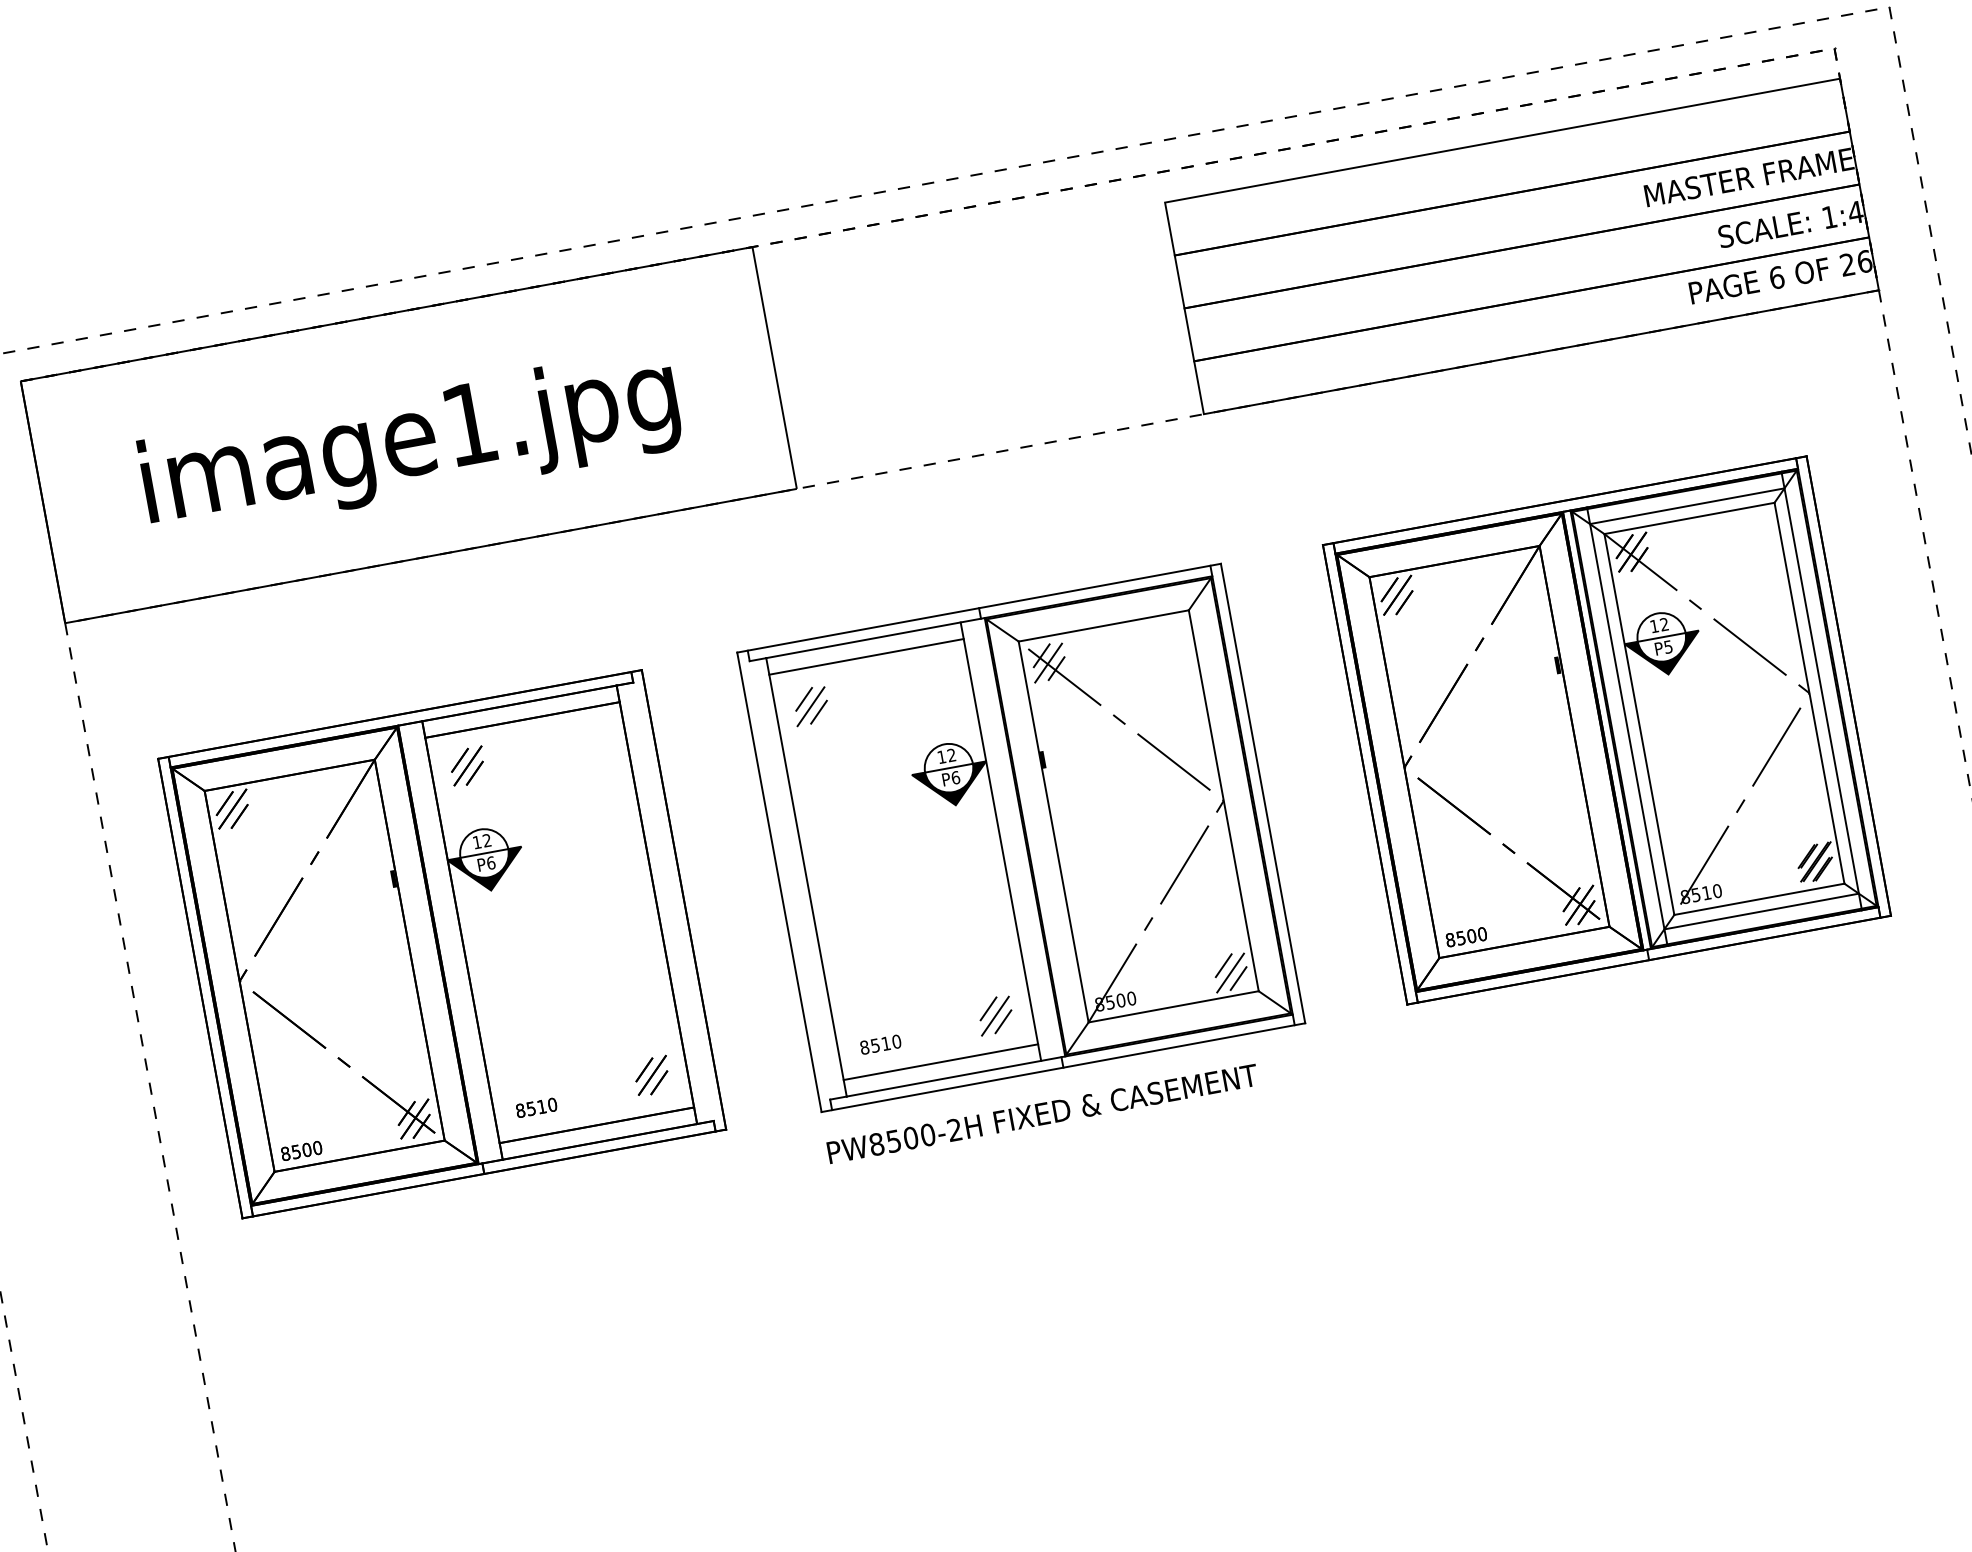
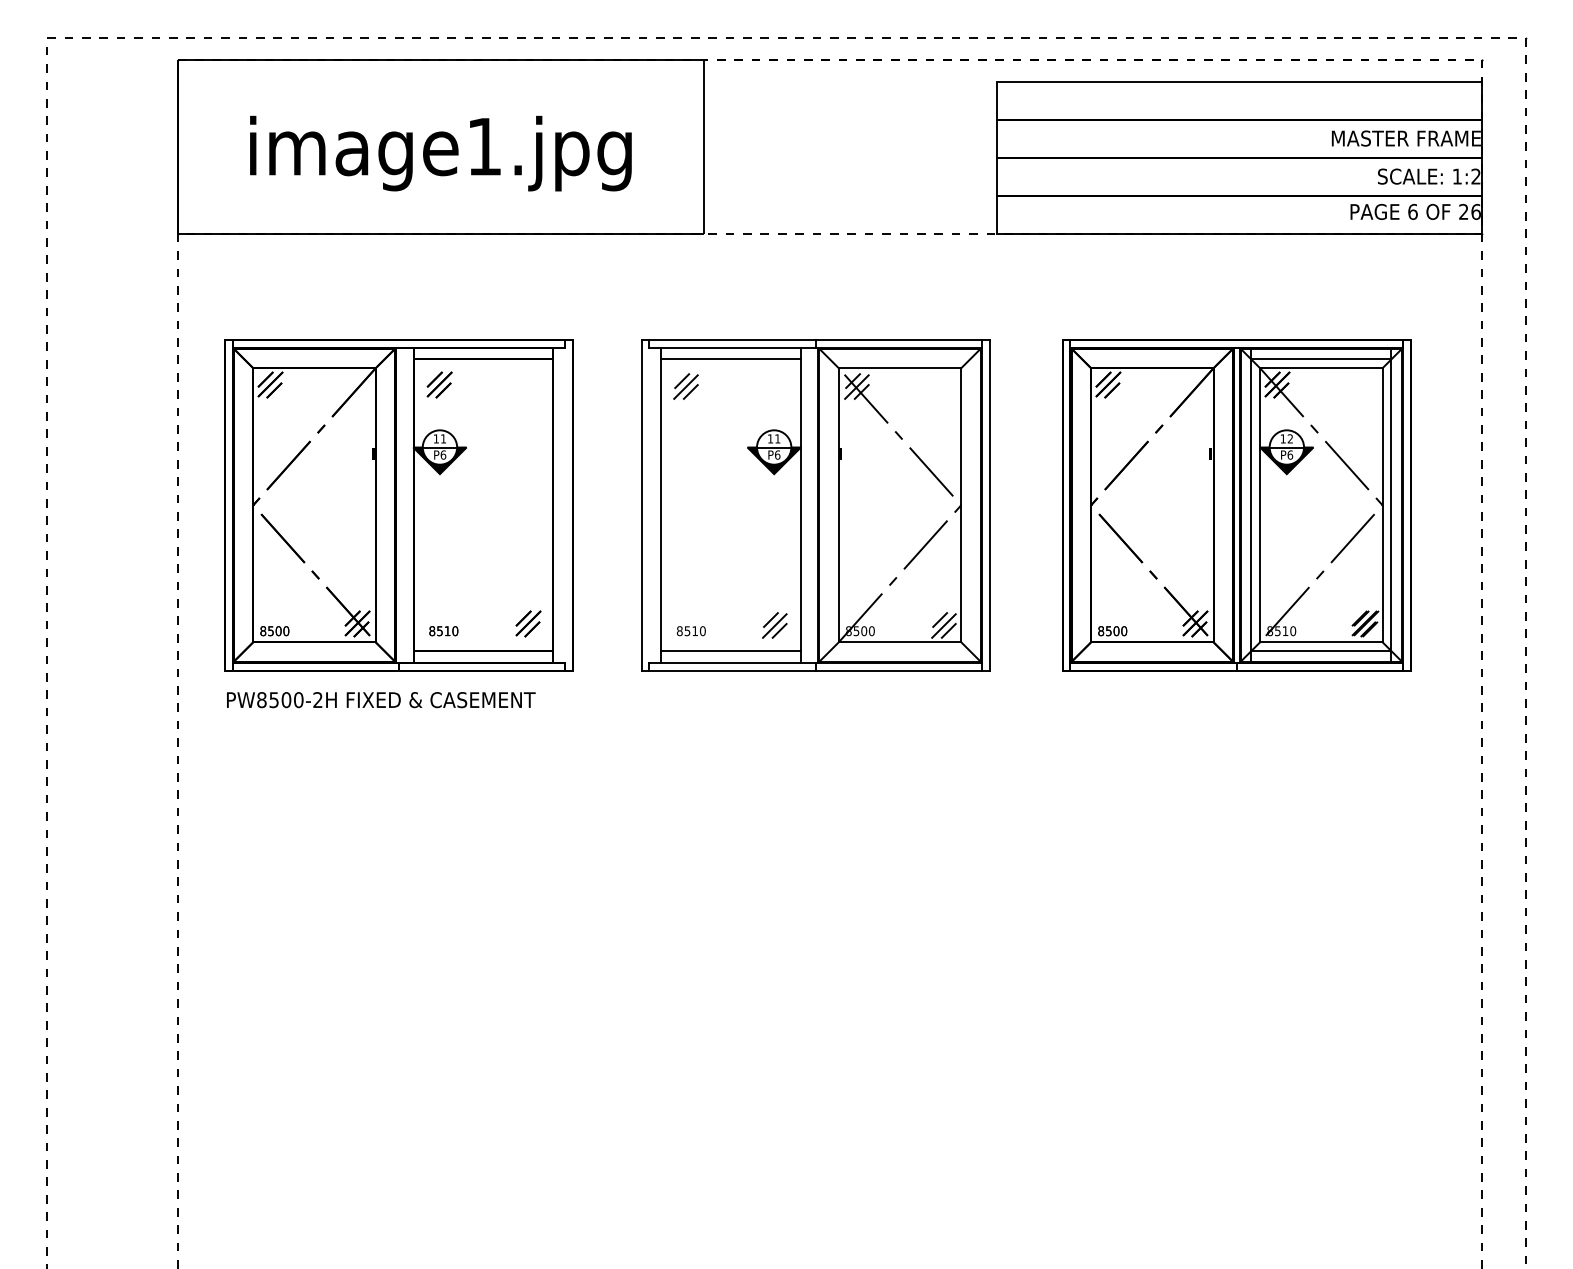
text: (1854, 212) -> (1475, 176), 1:4 -> 1:2
text: (1668, 646) -> (1290, 454), P5 -> P6
text: (951, 754) -> (777, 438), 12 -> 11
text: (485, 840) -> (442, 438), 12 -> 11
text: (1043, 1114) -> (381, 700), moved

